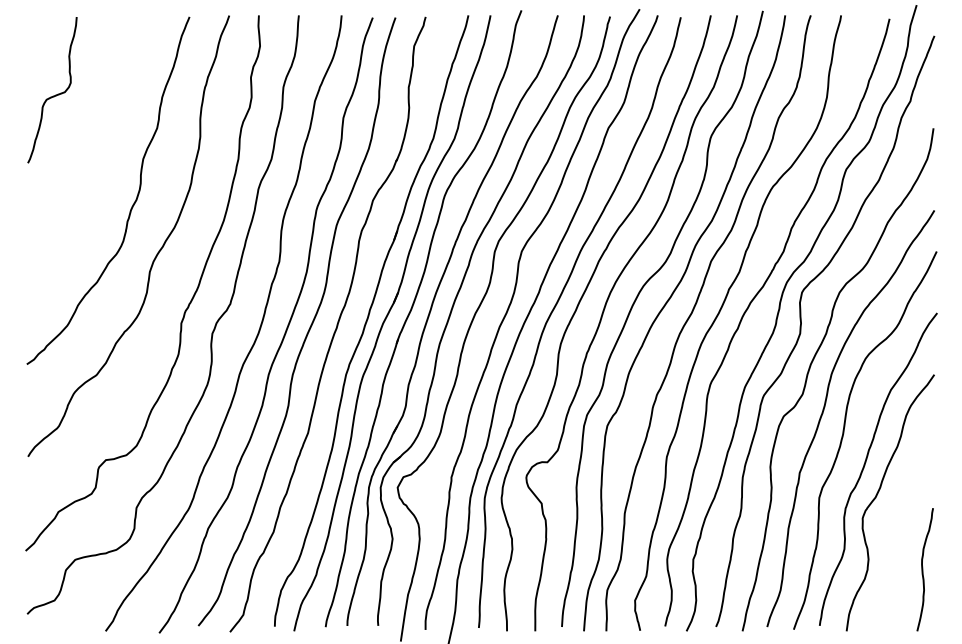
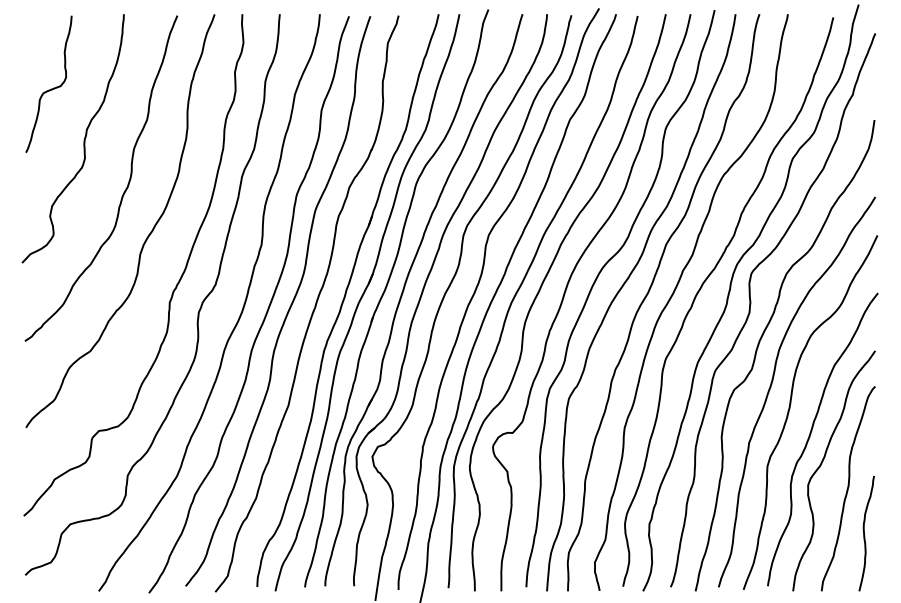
curve: (89, 148) -> (83, 138), added
curve: (905, 521) -> (848, 488), added

